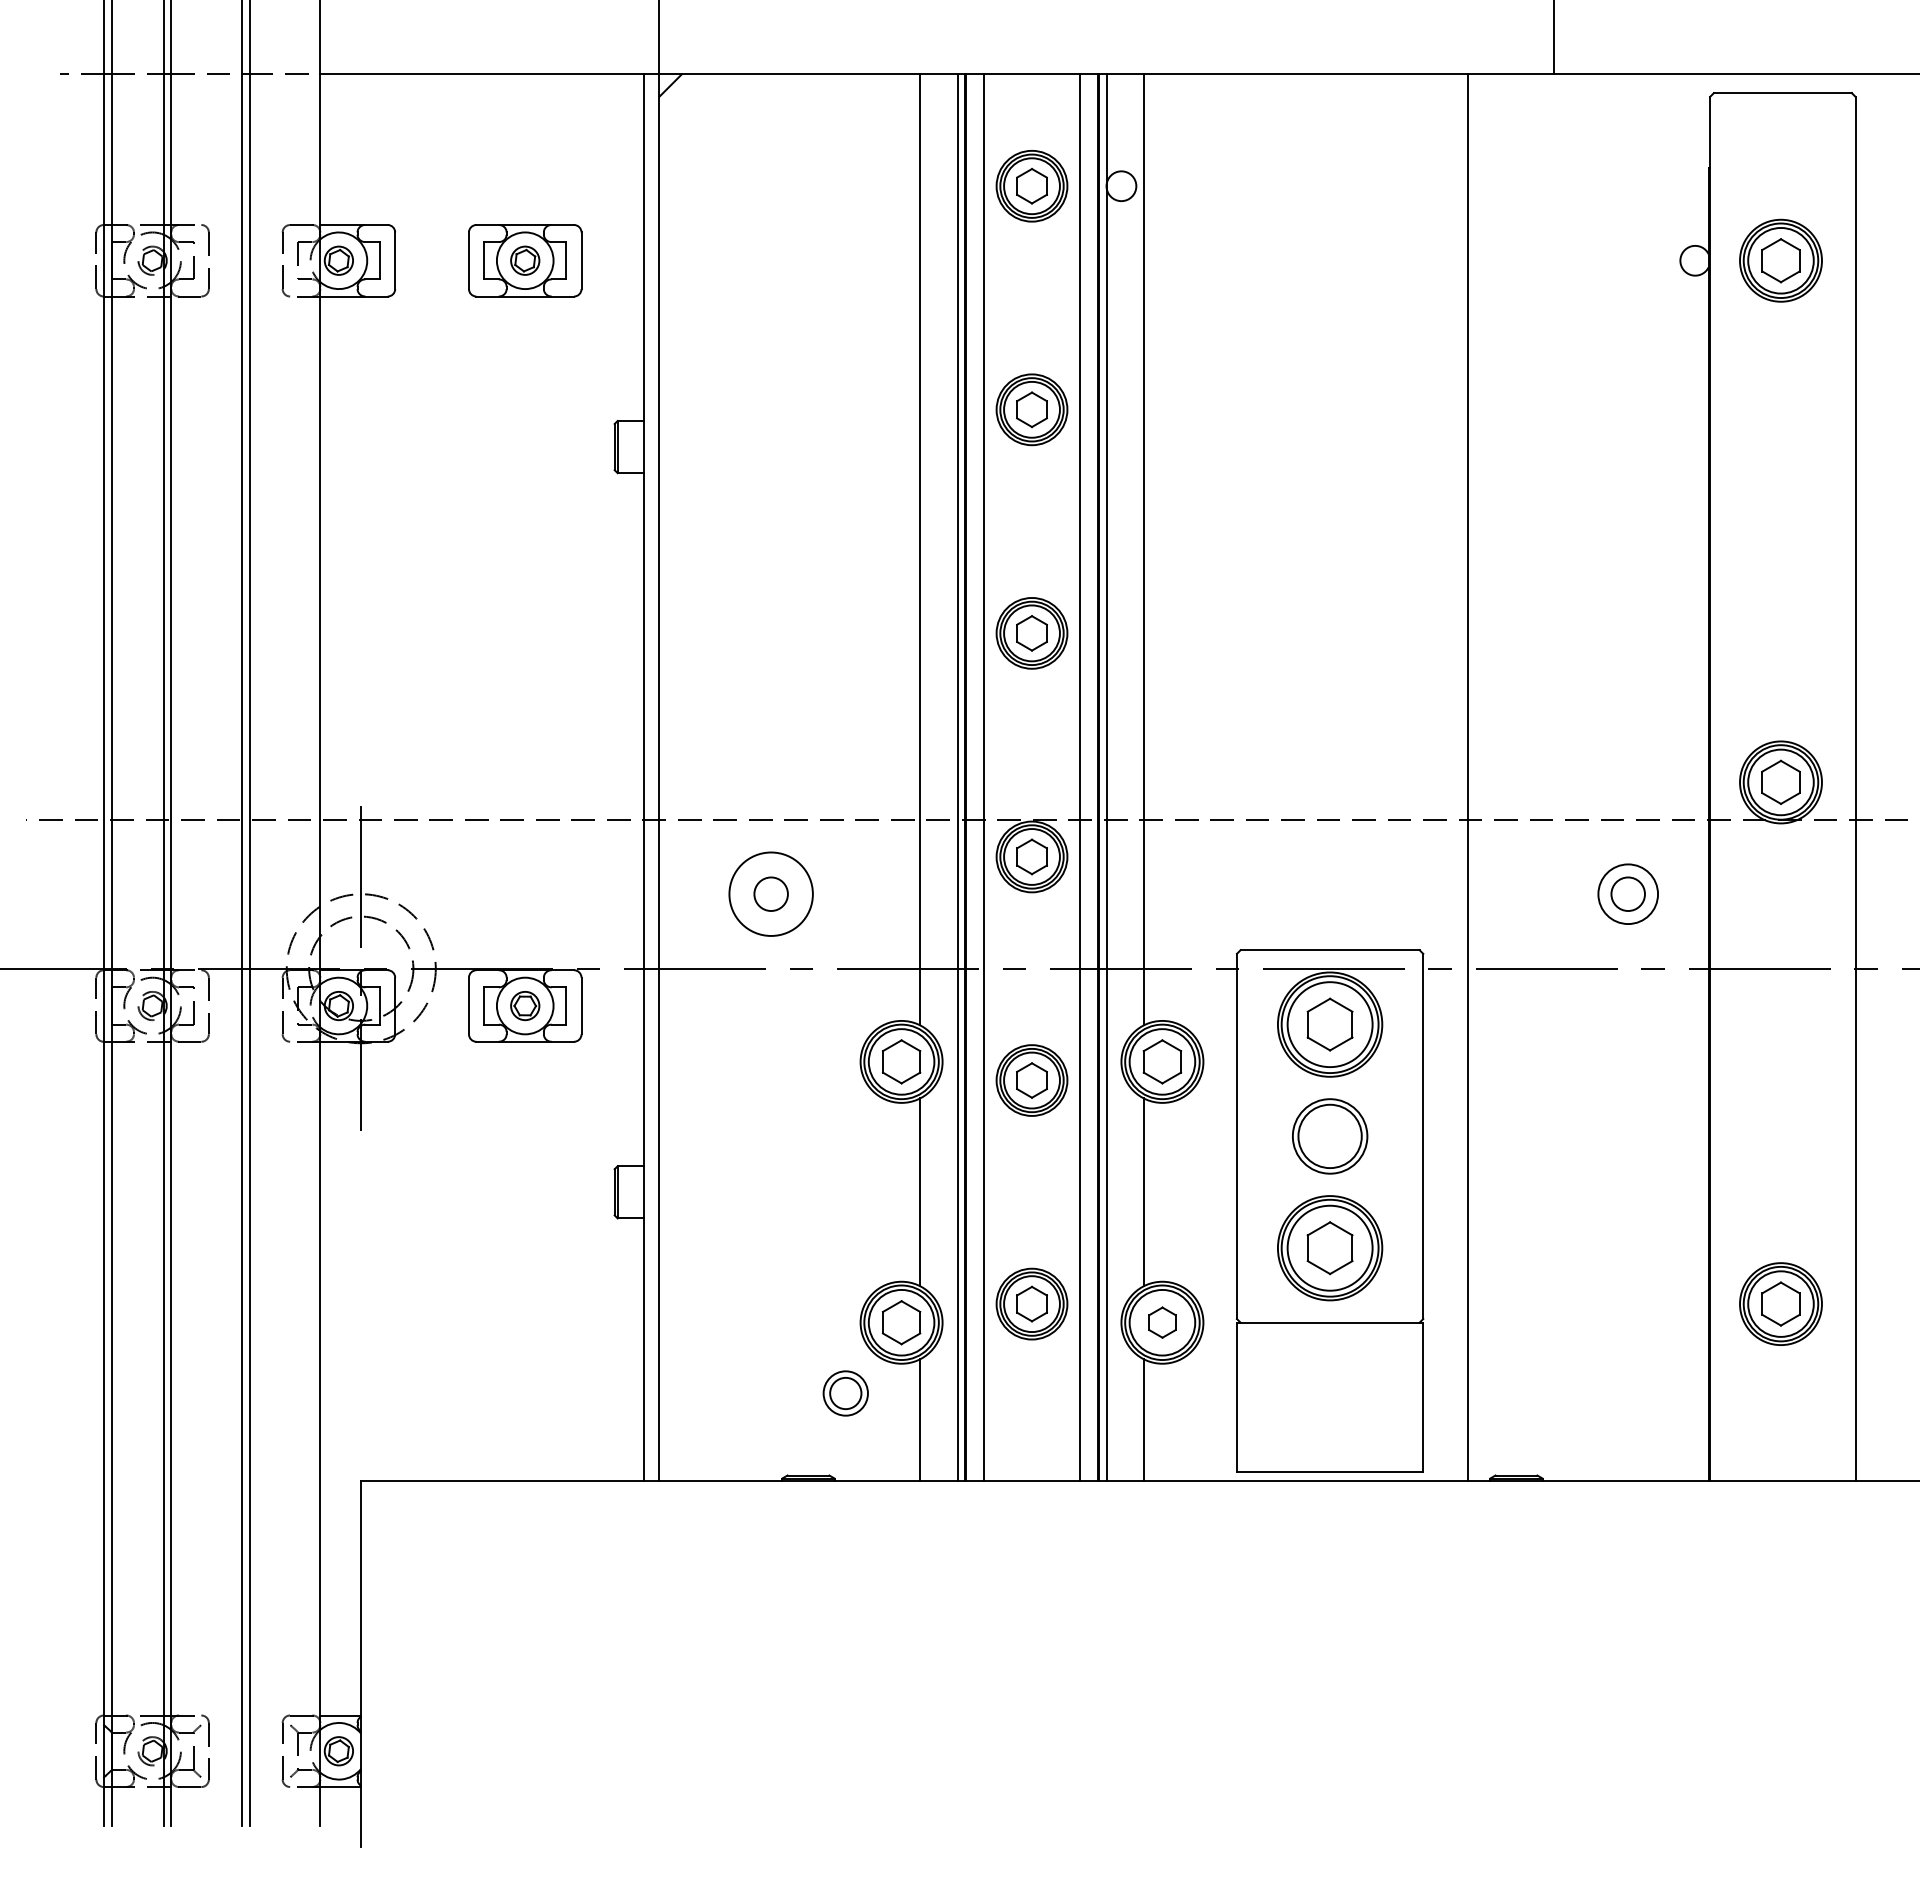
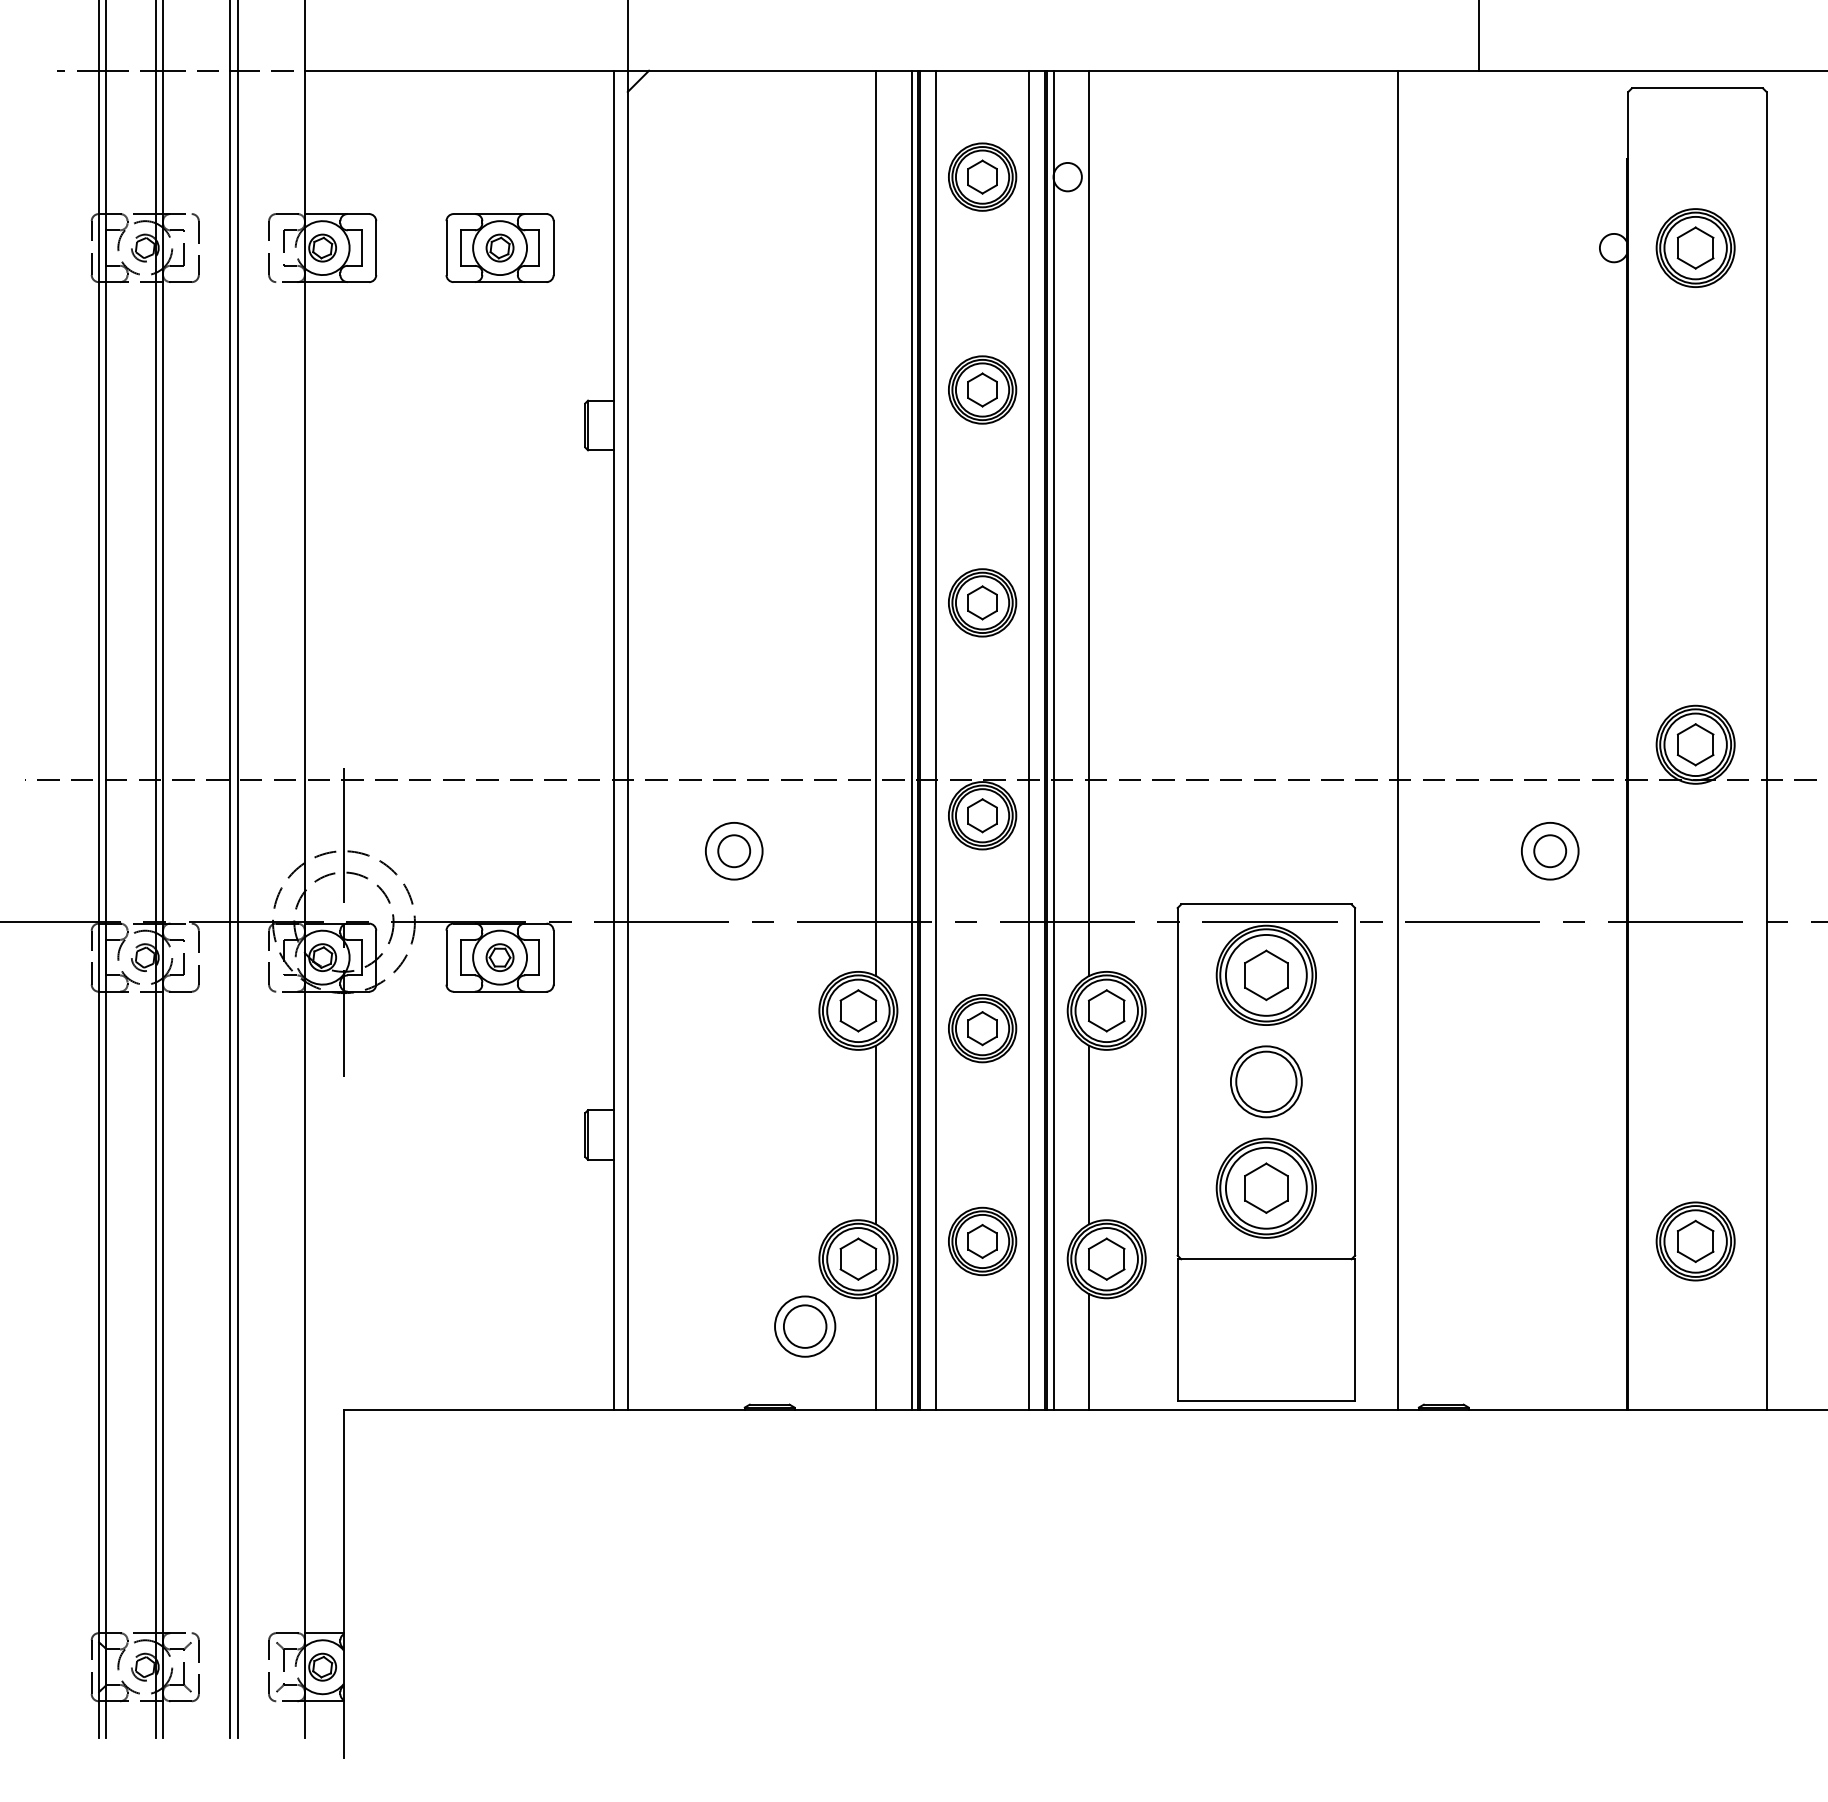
circle: (770, 893) -> (733, 850), size x0.71
part: (1162, 1321) -> (1106, 1258), size x1.43
part: (846, 1393) -> (805, 1326), size x1.43

